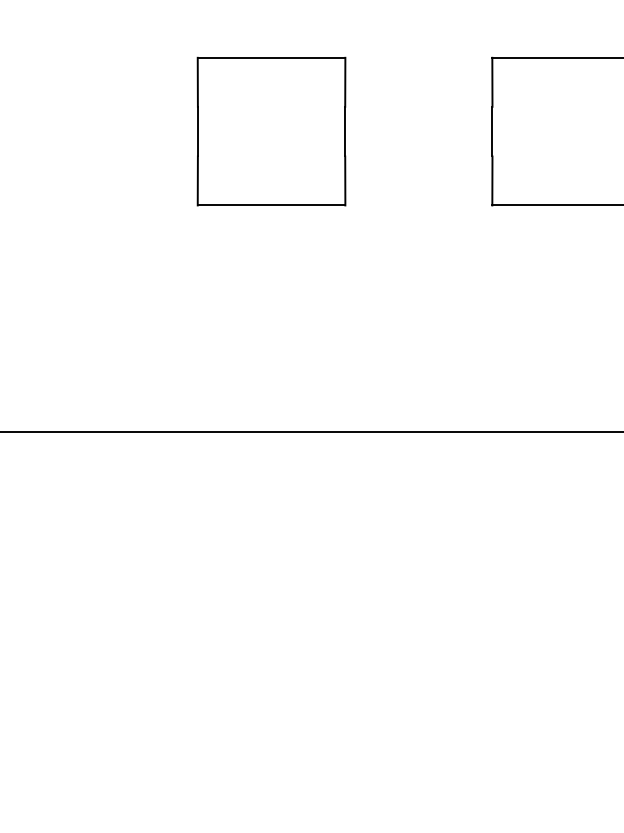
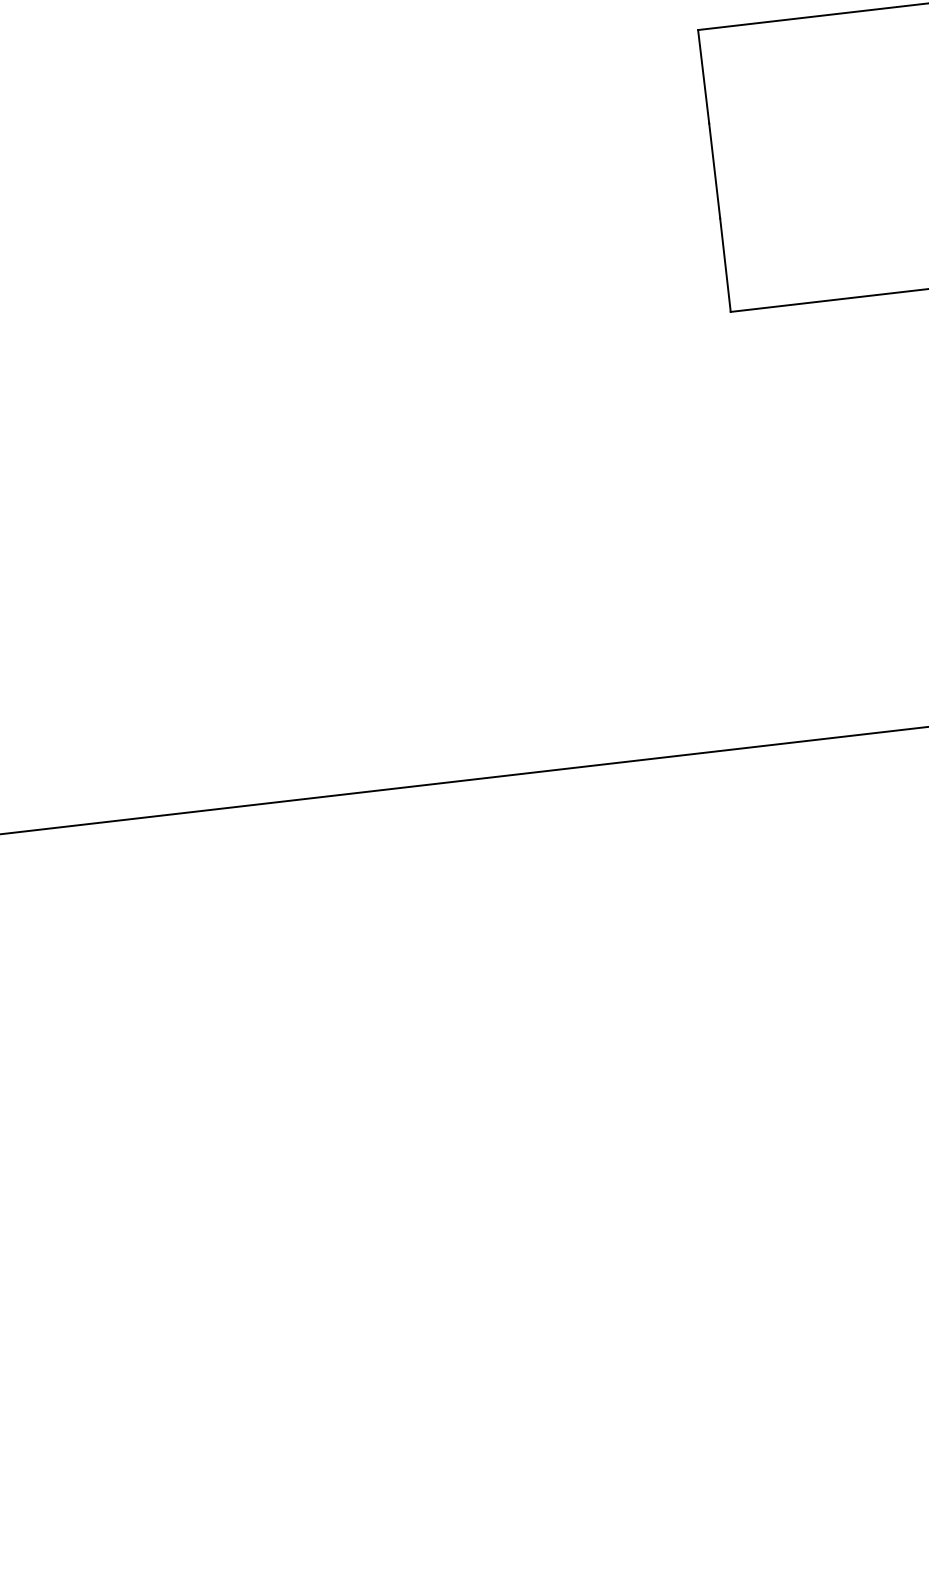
part: (271, 131) -> (292, 219), removed

